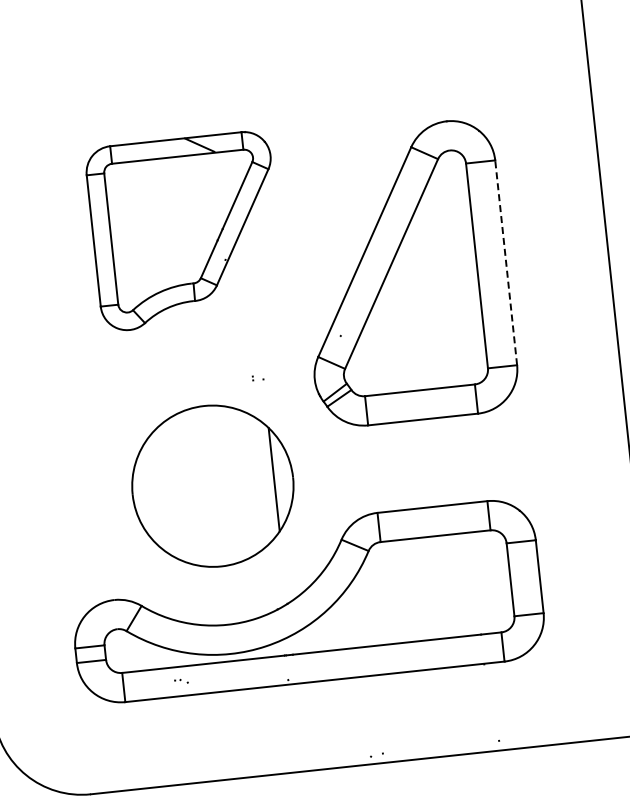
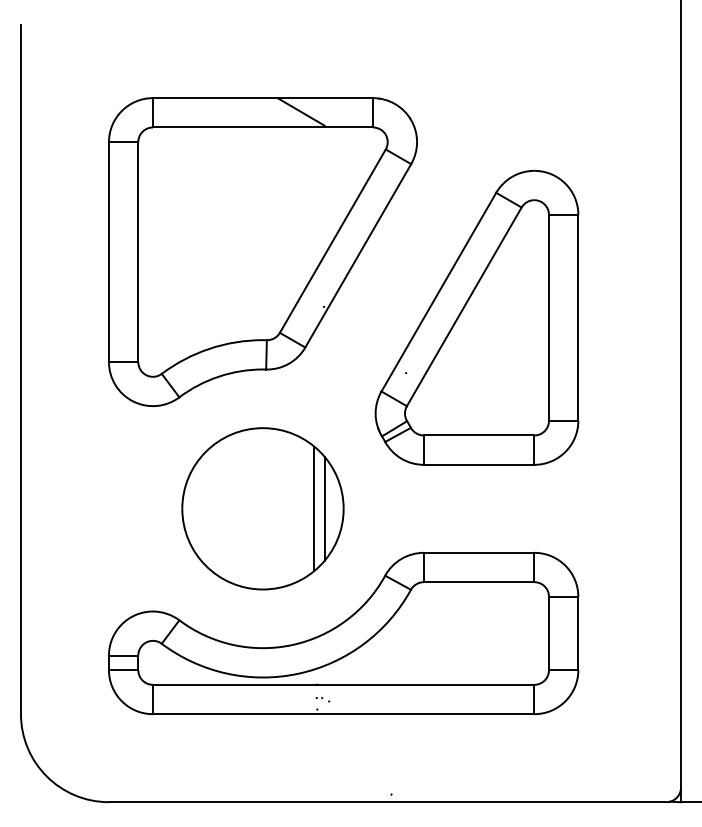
part: (185, 231) -> (262, 252), size x1.67
line: (506, 262) -> (578, 317), dashed -> solid
line: (264, 480) -> (314, 508), added
part: (180, 681) -> (322, 699), moved

